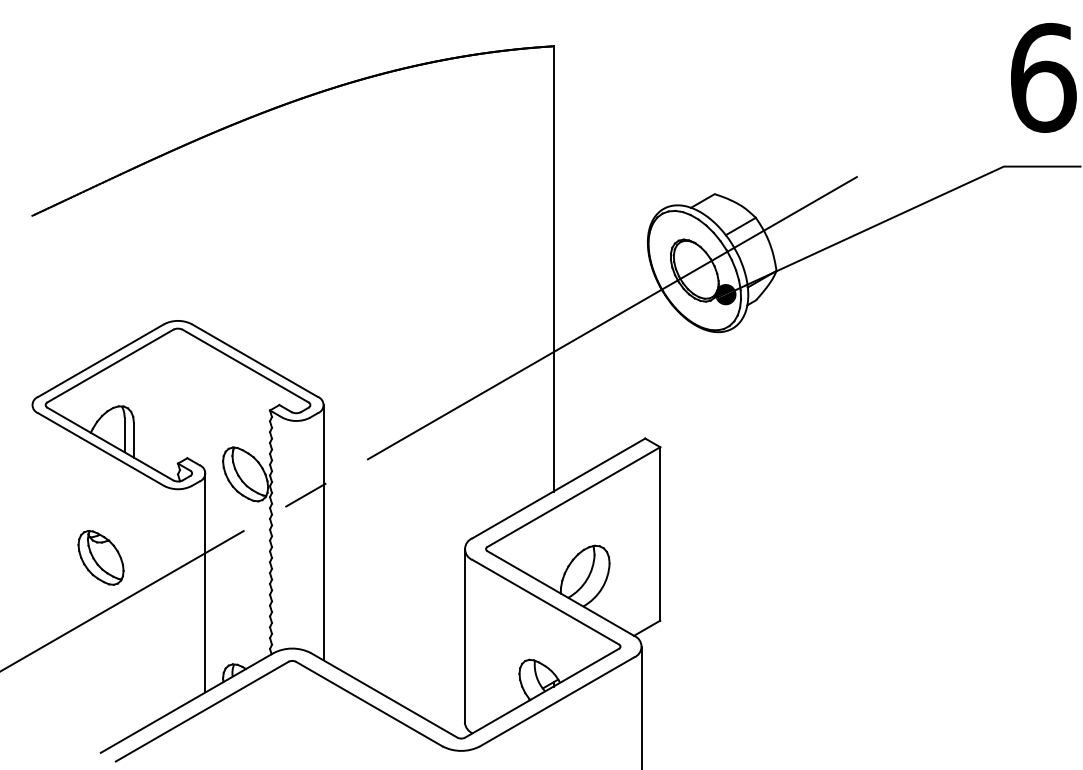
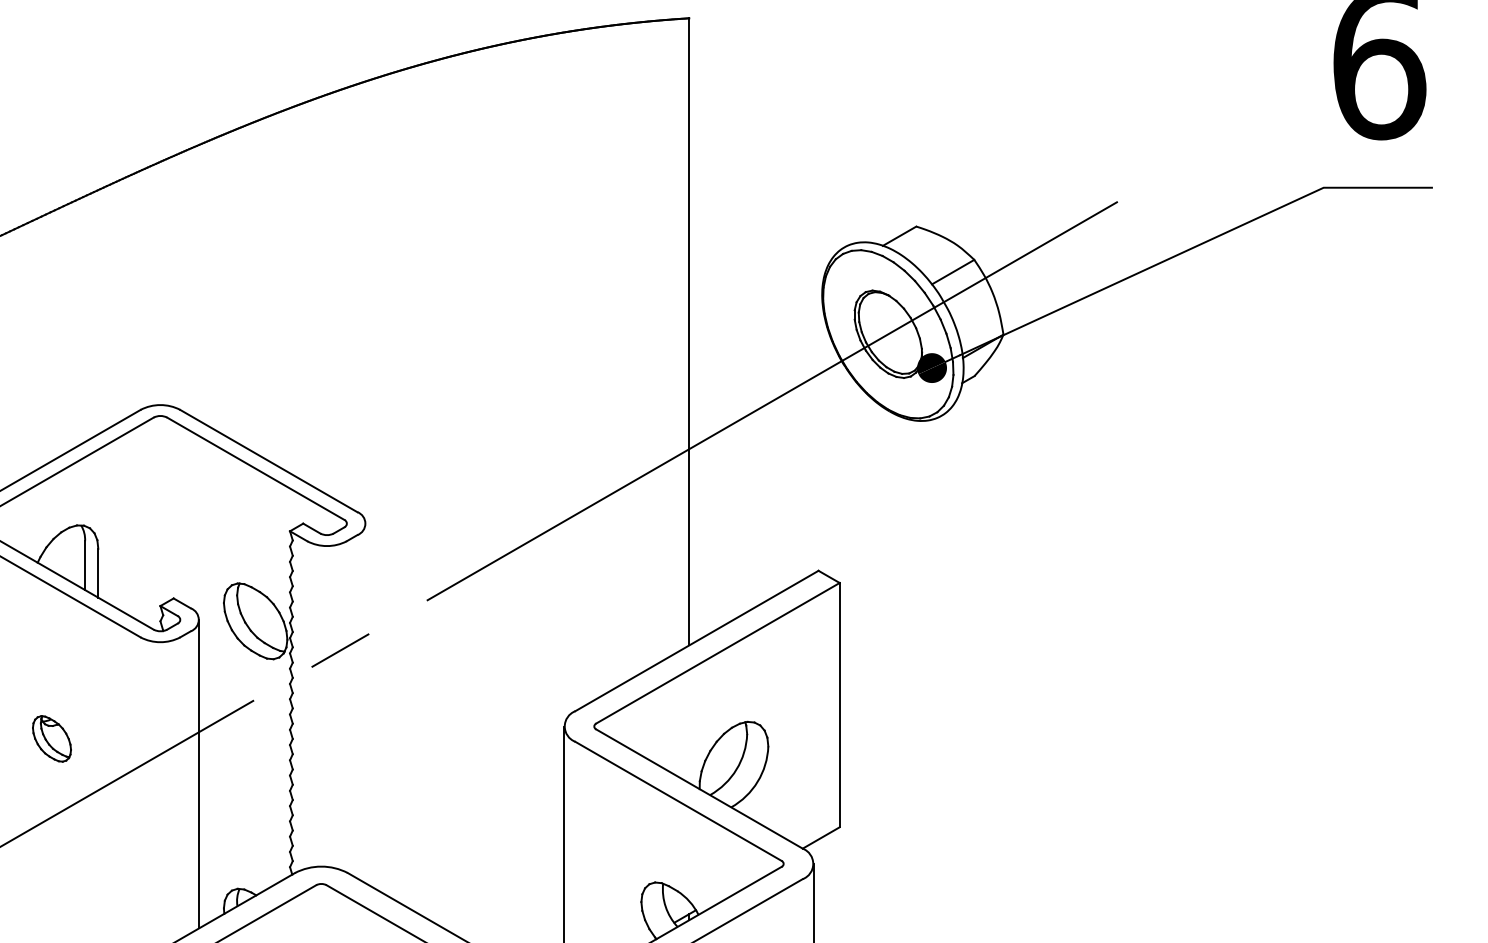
line: (323, 532) -> (365, 703), removed
part: (100, 557) -> (51, 738), size x0.6

